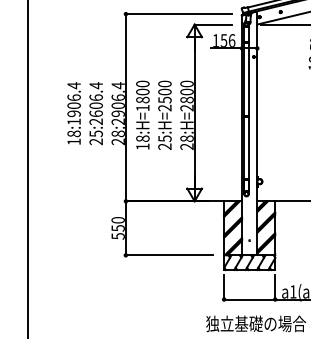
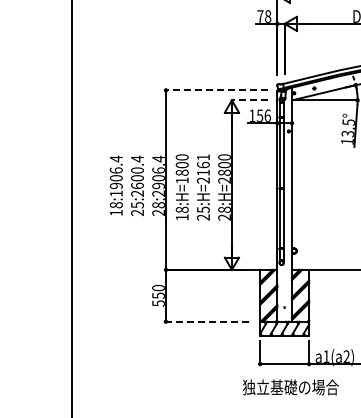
line: (178, 14) -> (216, 90), solid -> dashed
line: (212, 24) -> (249, 100), solid -> dashed
text: (163, 92) -> (202, 165), 25:H=2500 -> 25:H=2161
text: (96, 97) -> (137, 170), 25:2606.4 -> 25:2600.4
line: (169, 255) -> (207, 321), solid -> dashed

